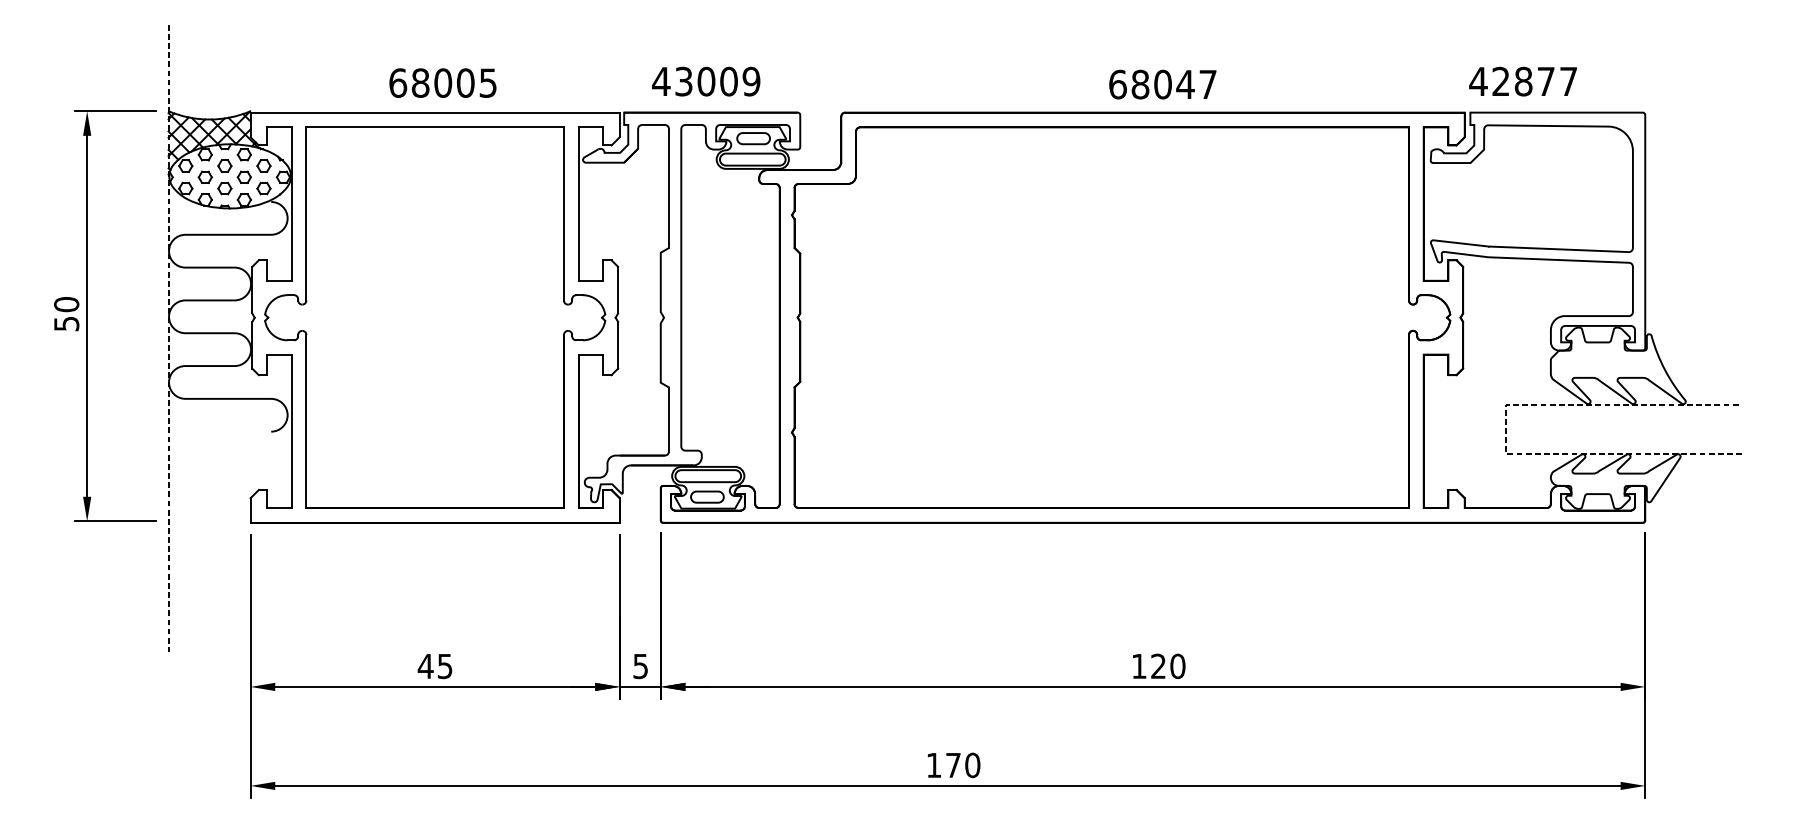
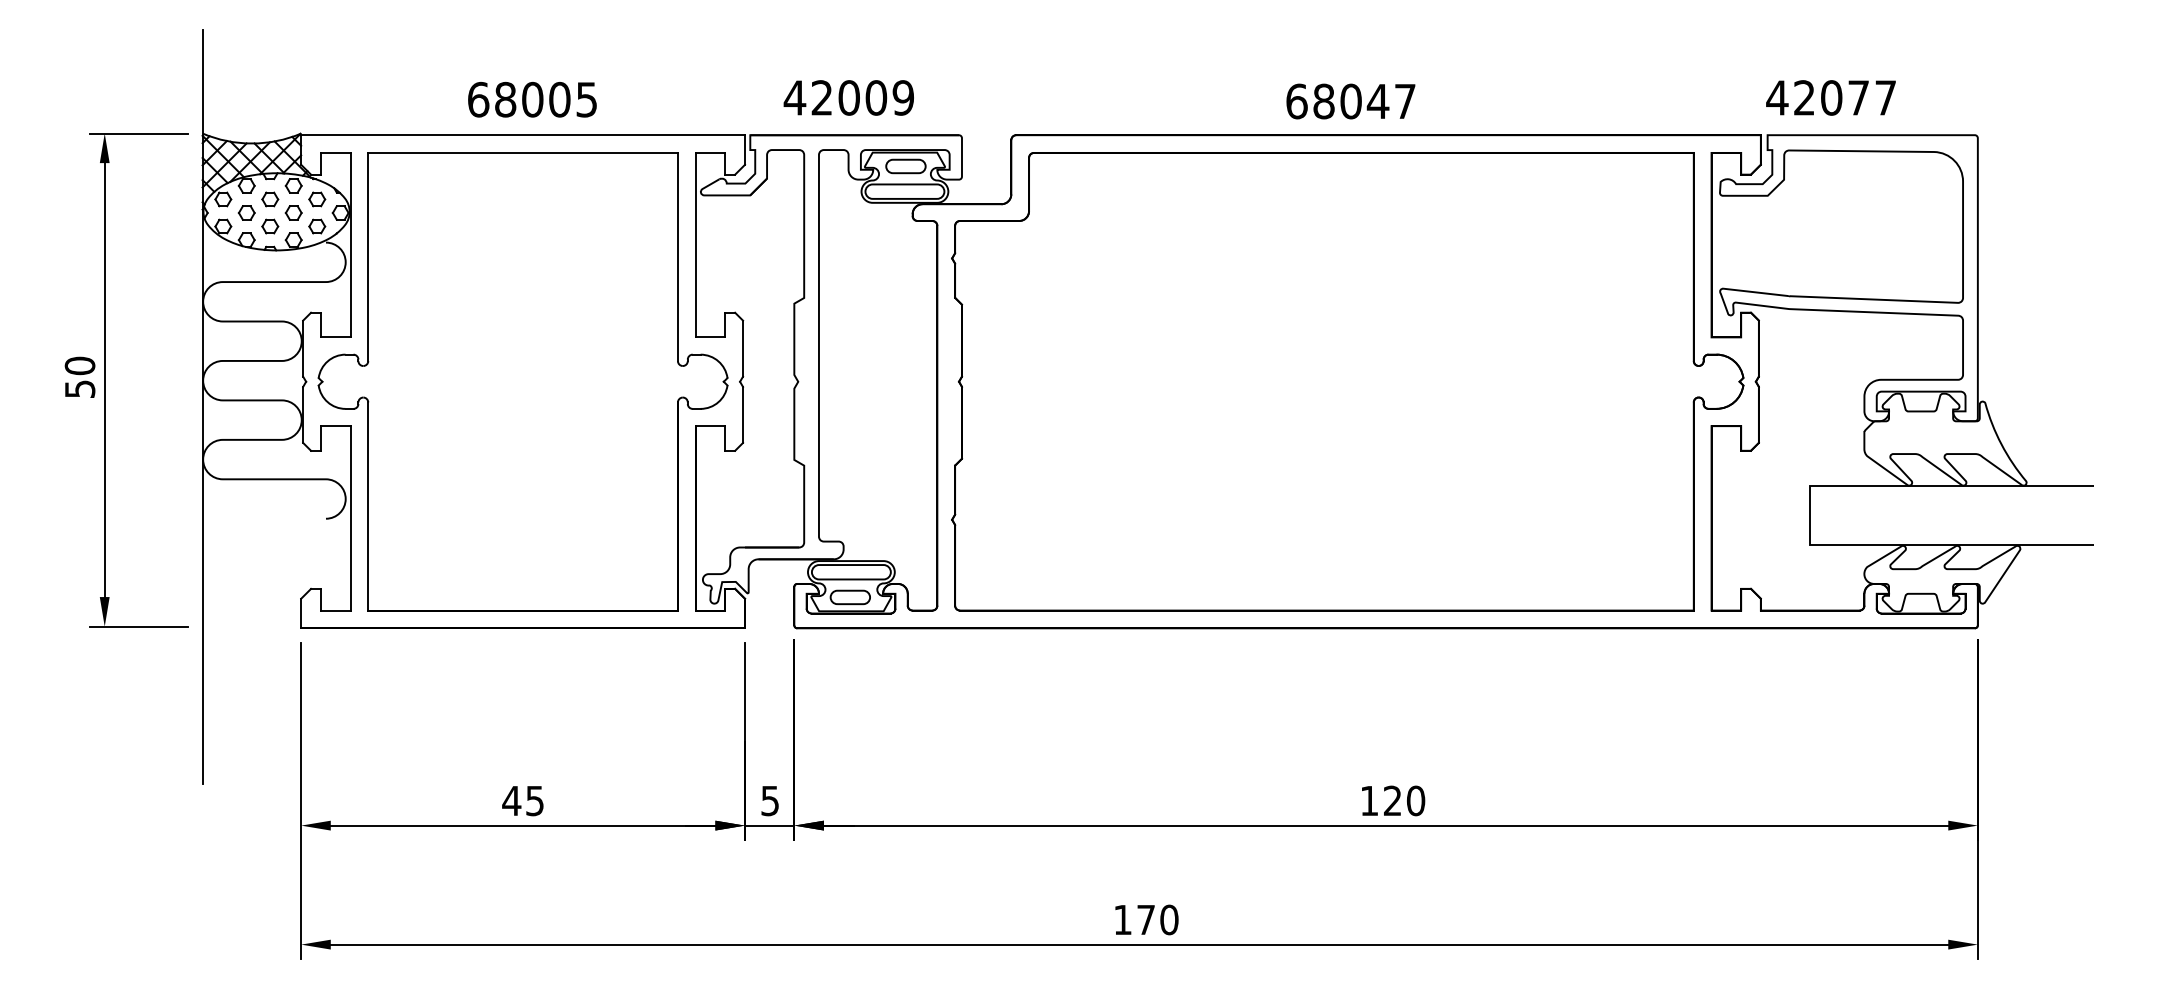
text: (683, 81) -> (821, 97), 43009 -> 42009
text: (1523, 81) -> (1831, 97), 42877 -> 42077
text: (1162, 84) -> (1350, 101), moved
line: (168, 339) -> (202, 407), dashed -> solid
line: (1506, 428) -> (1810, 515), dashed -> solid

